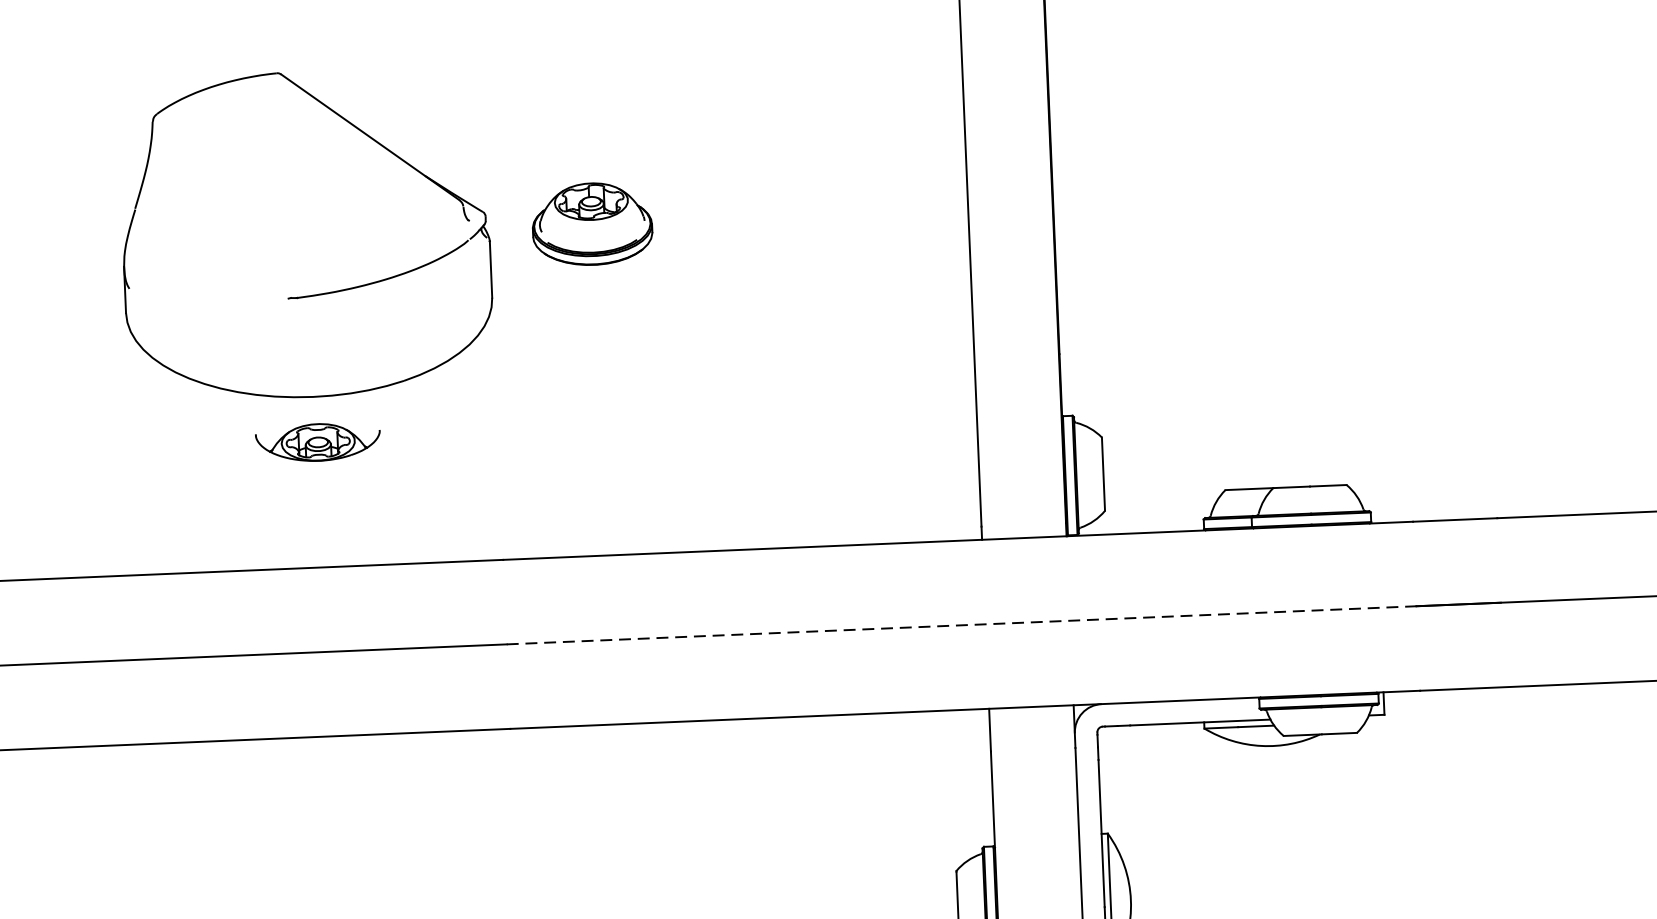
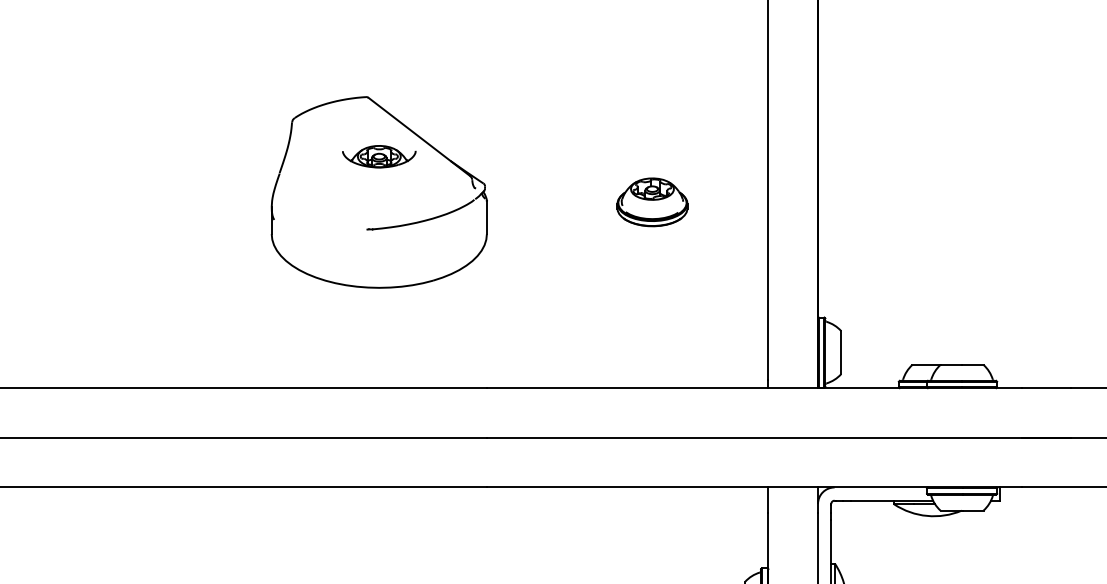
part: (592, 224) -> (652, 202), moved
part: (318, 442) -> (379, 156), moved
line: (962, 624) -> (754, 437), dashed -> solid

